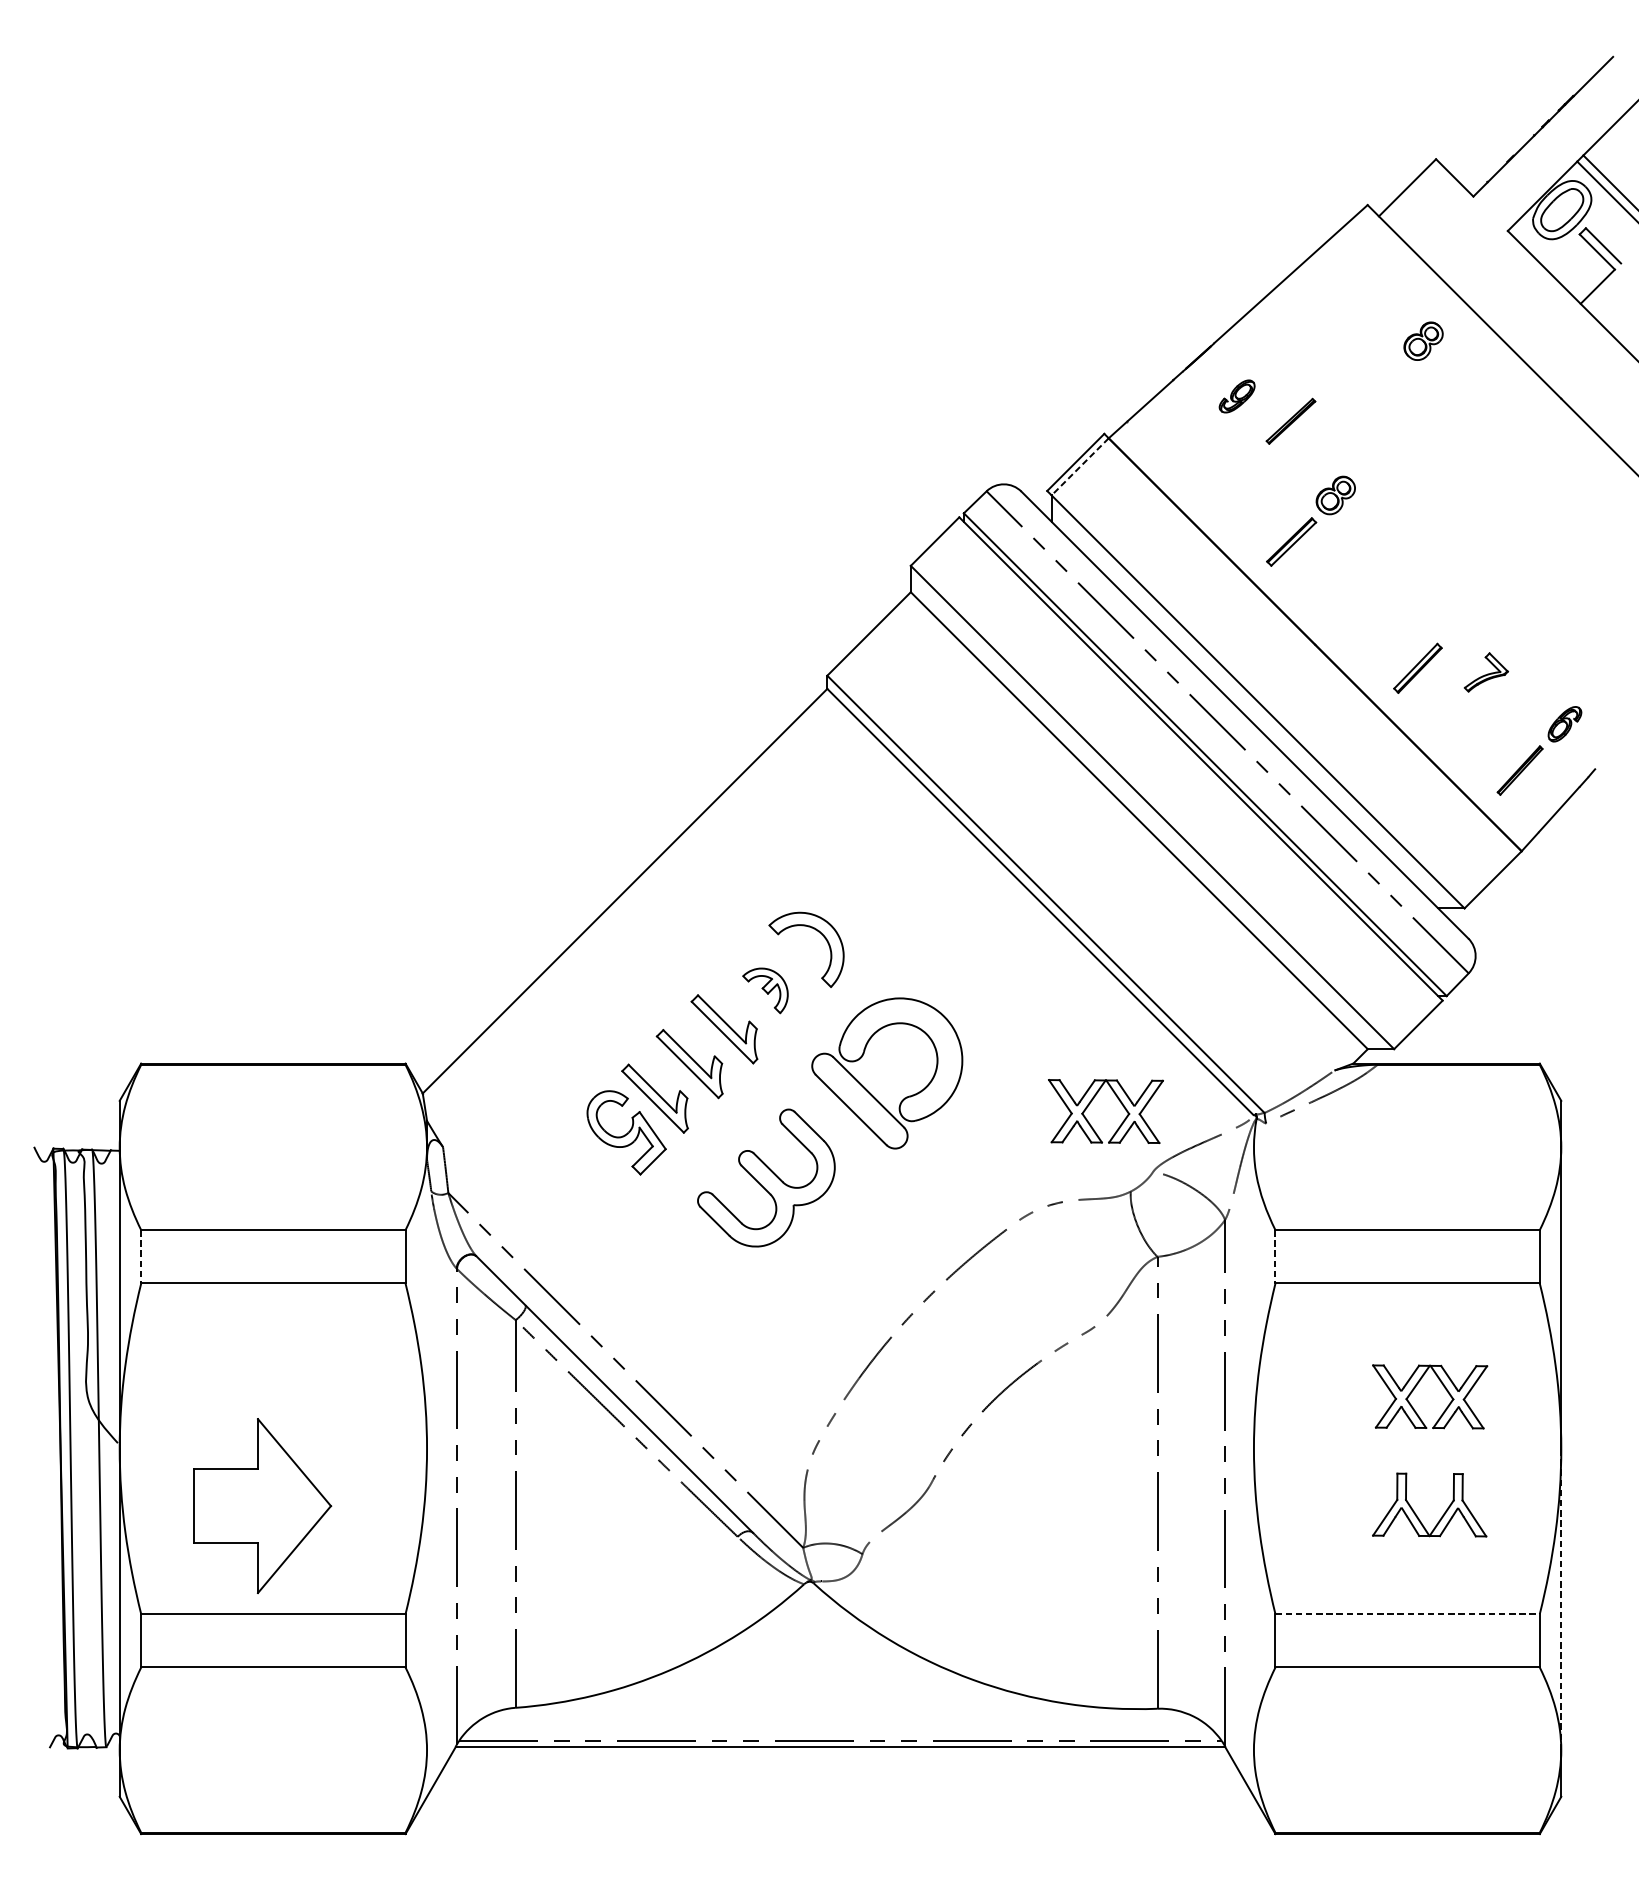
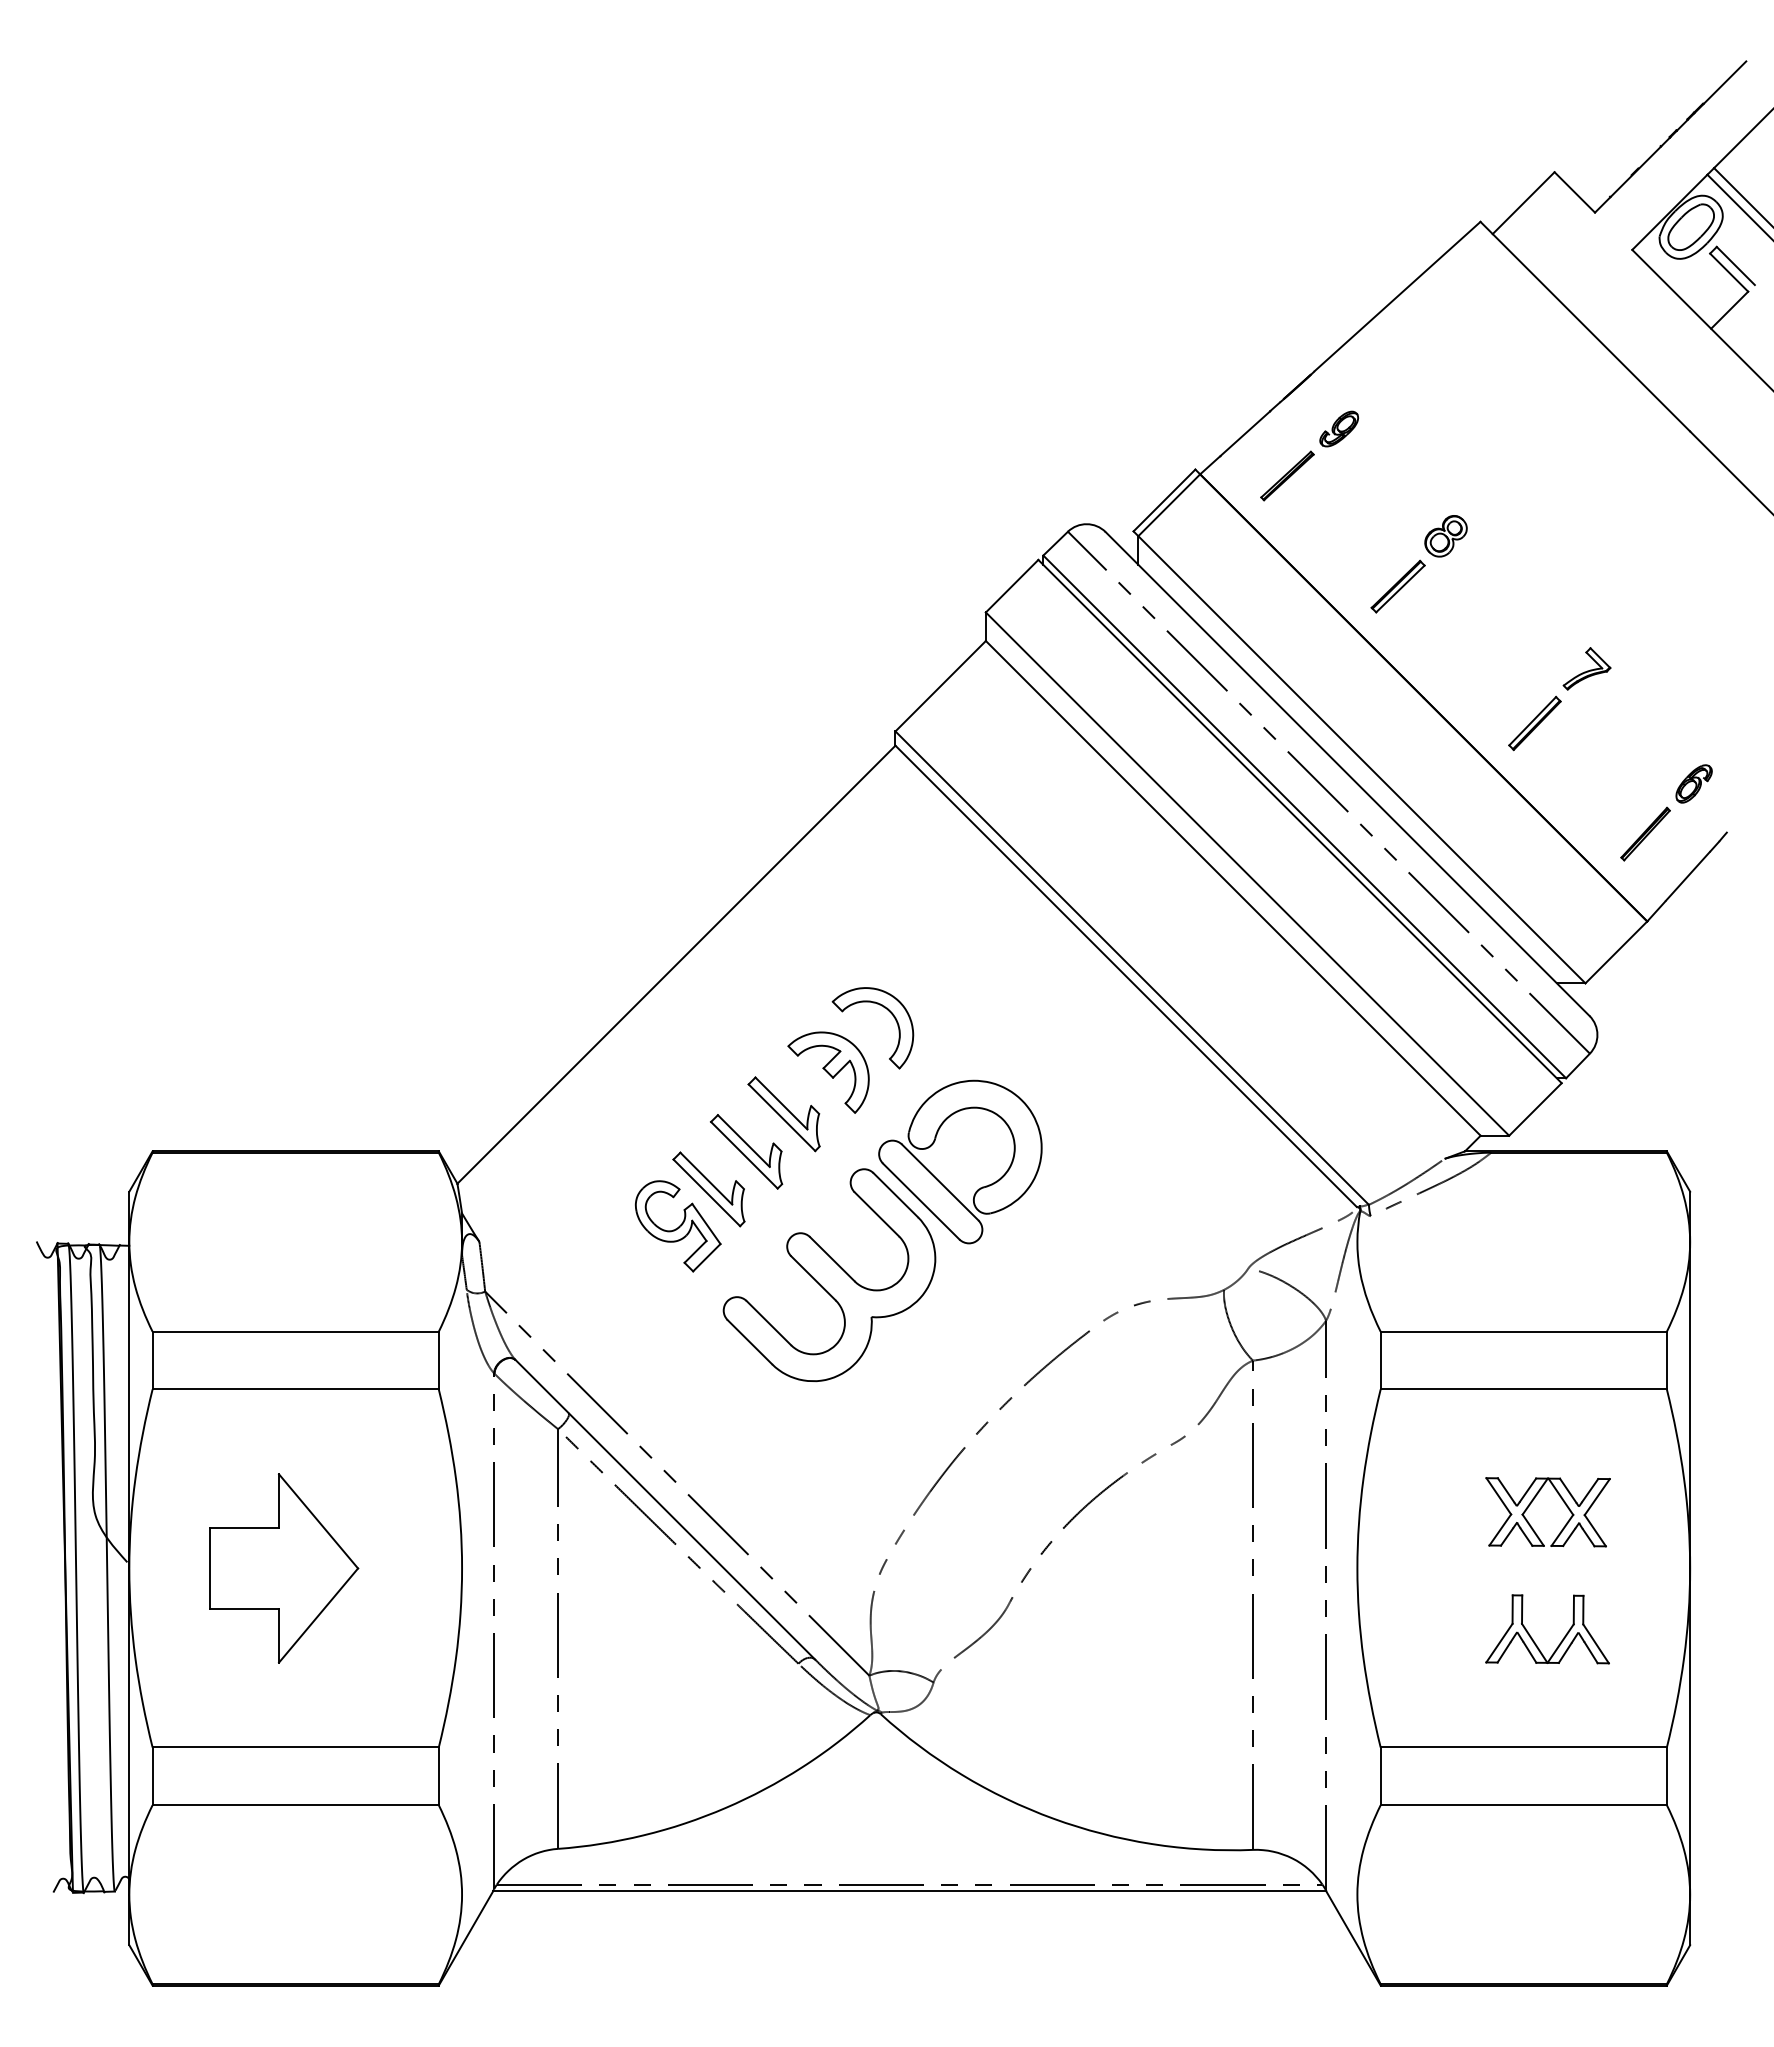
part: (1423, 341) -> (1540, 369), removed
part: (1290, 420) -> (1287, 475), moved
line: (1080, 467) -> (1169, 505), dashed -> solid
part: (1485, 672) -> (1586, 668), moved
part: (765, 990) -> (828, 1072), size x1.67
part: (1091, 1102) -> (1181, 1193), removed
part: (766, 1178) -> (829, 1275), size x1.43
line: (141, 1256) -> (152, 1360), dashed -> solid
line: (1275, 1256) -> (1380, 1360), dashed -> solid
part: (263, 1506) -> (284, 1568), moved
line: (1561, 1599) -> (1690, 1731), dashed -> solid
line: (1408, 1614) -> (1524, 1747), dashed -> solid

